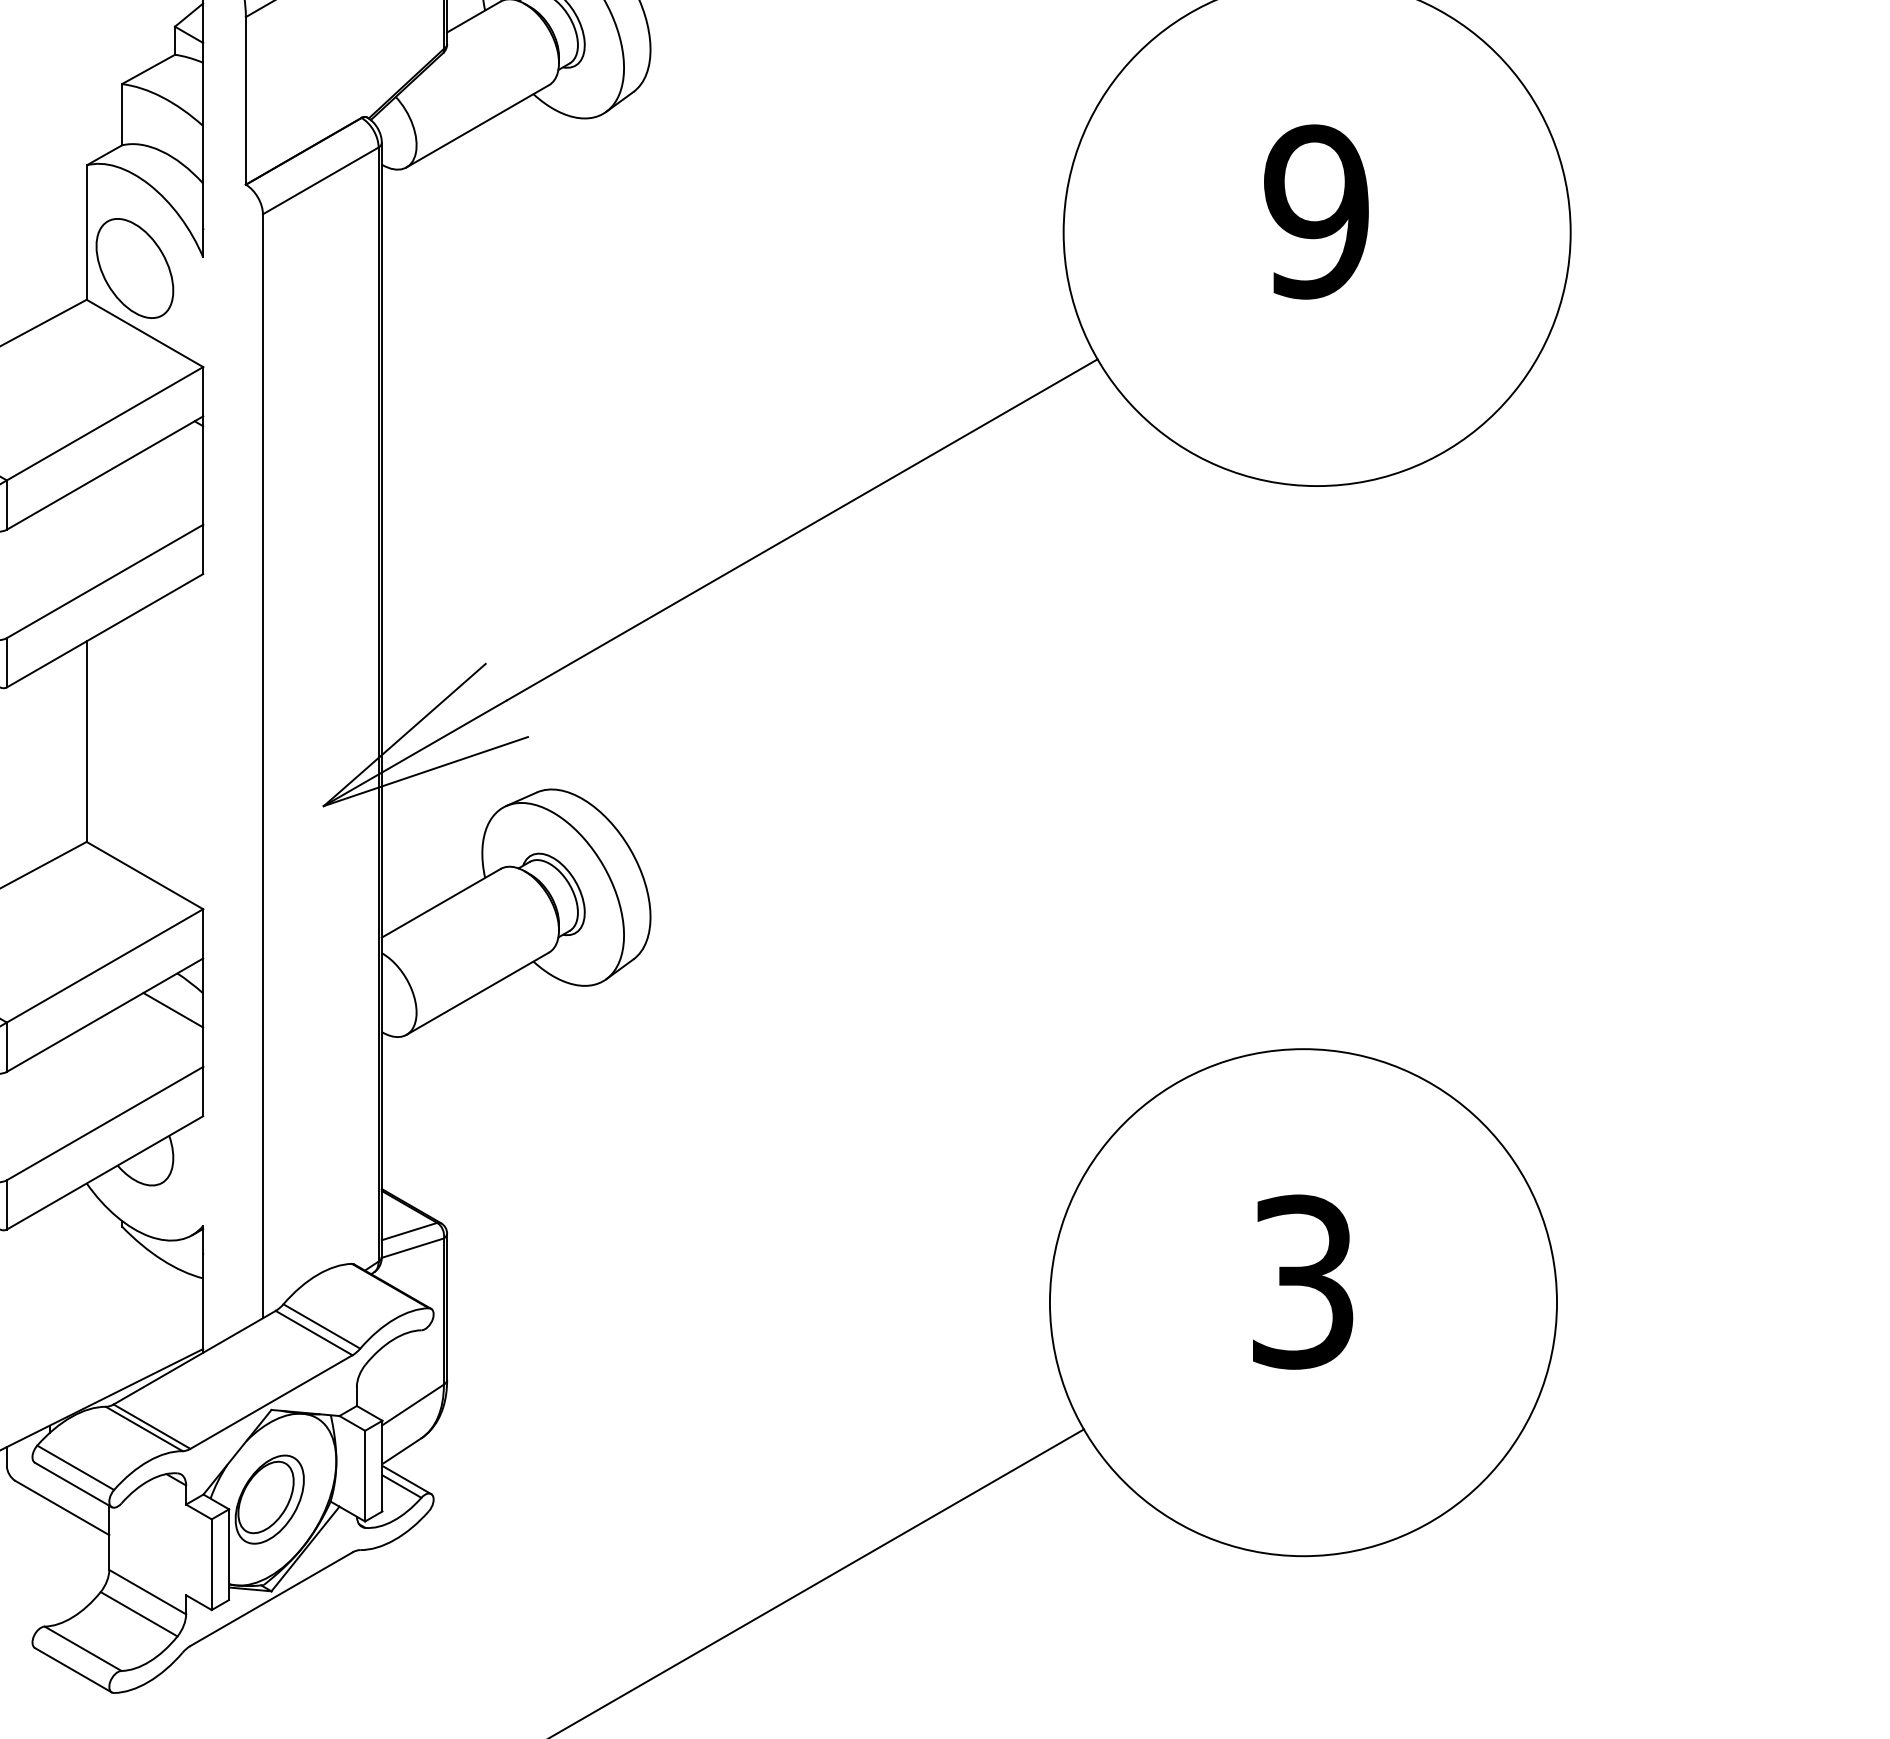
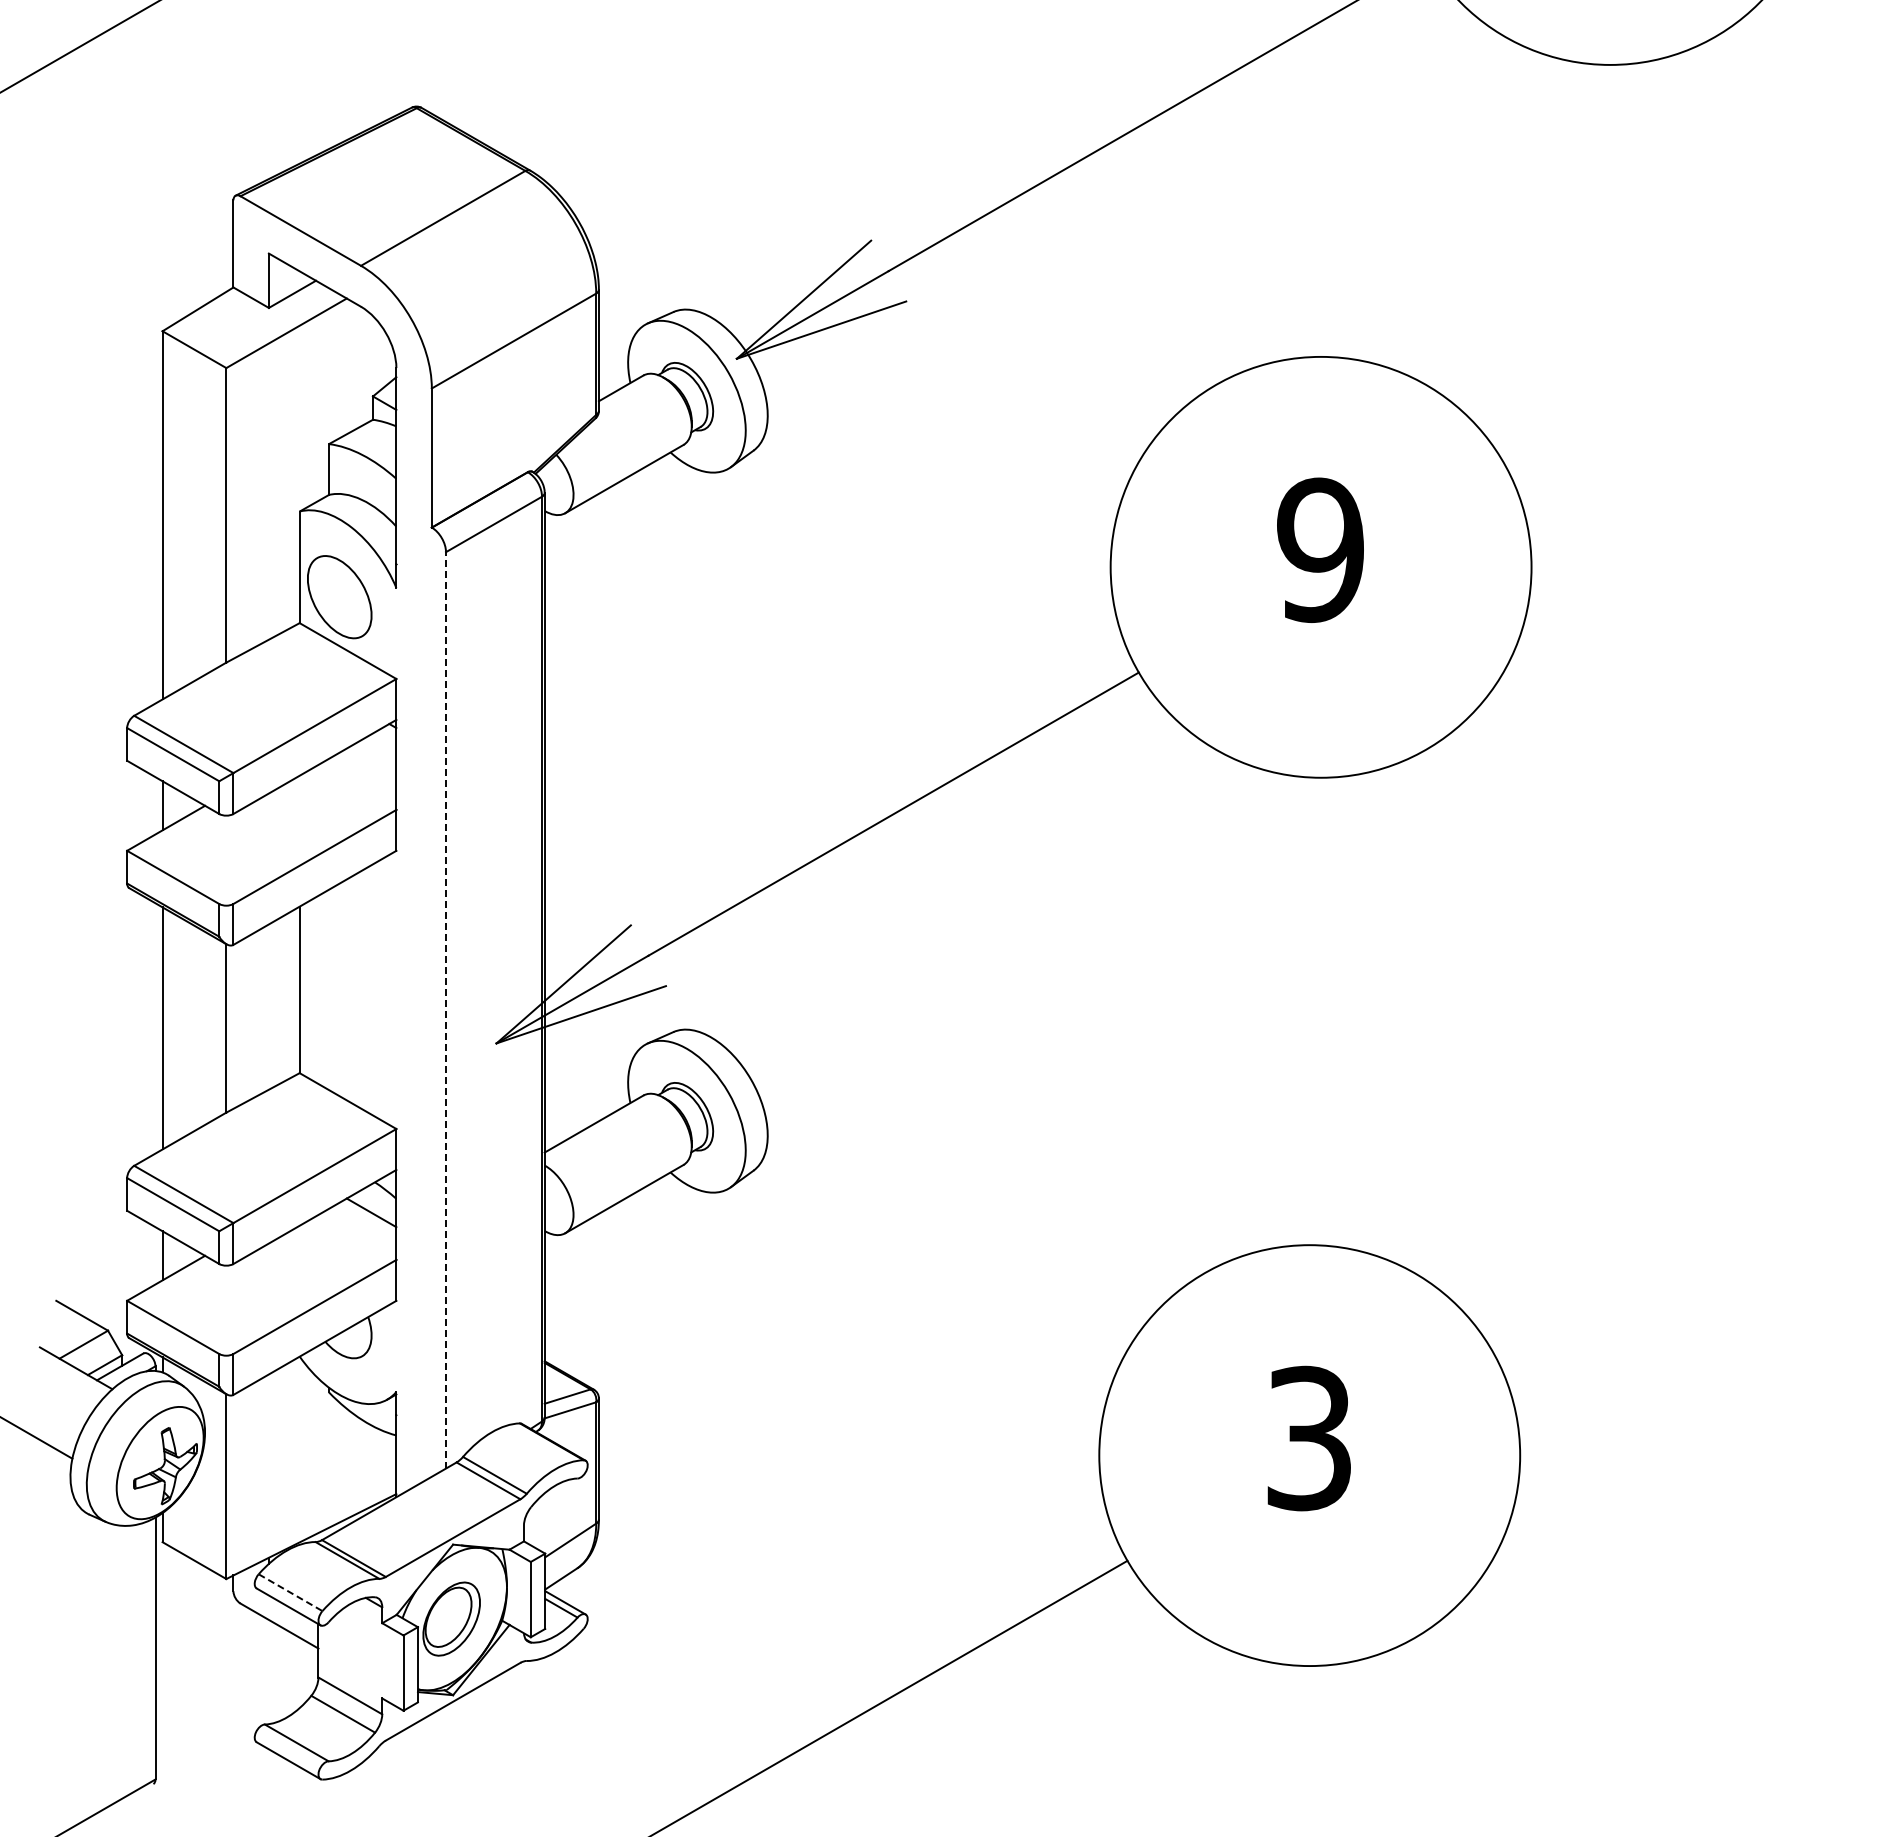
line: (263, 765) -> (446, 1009), solid -> dashed
line: (75, 1467) -> (290, 1592), solid -> dashed

